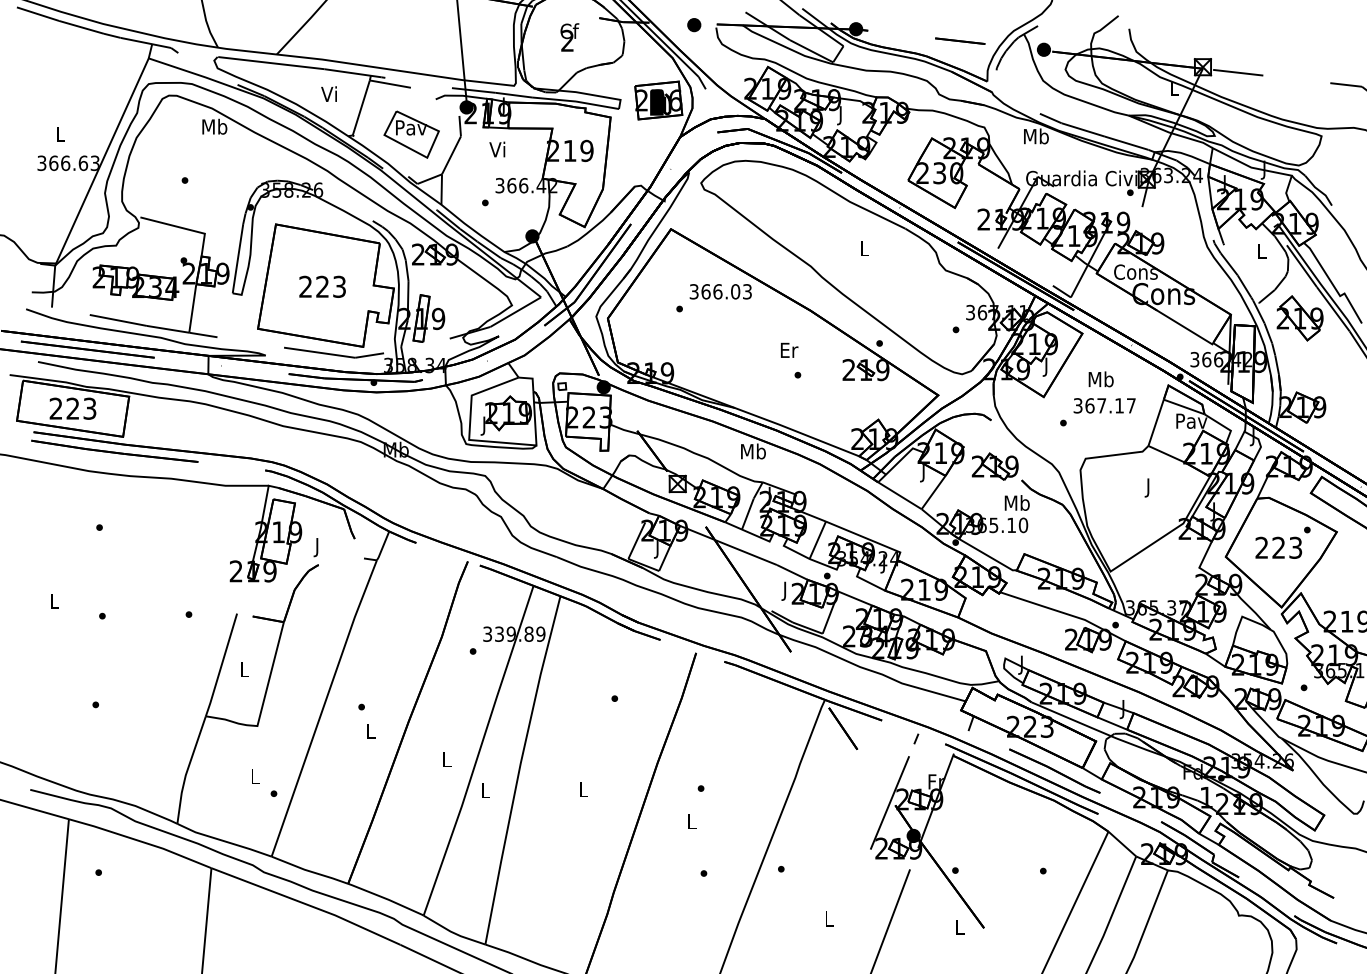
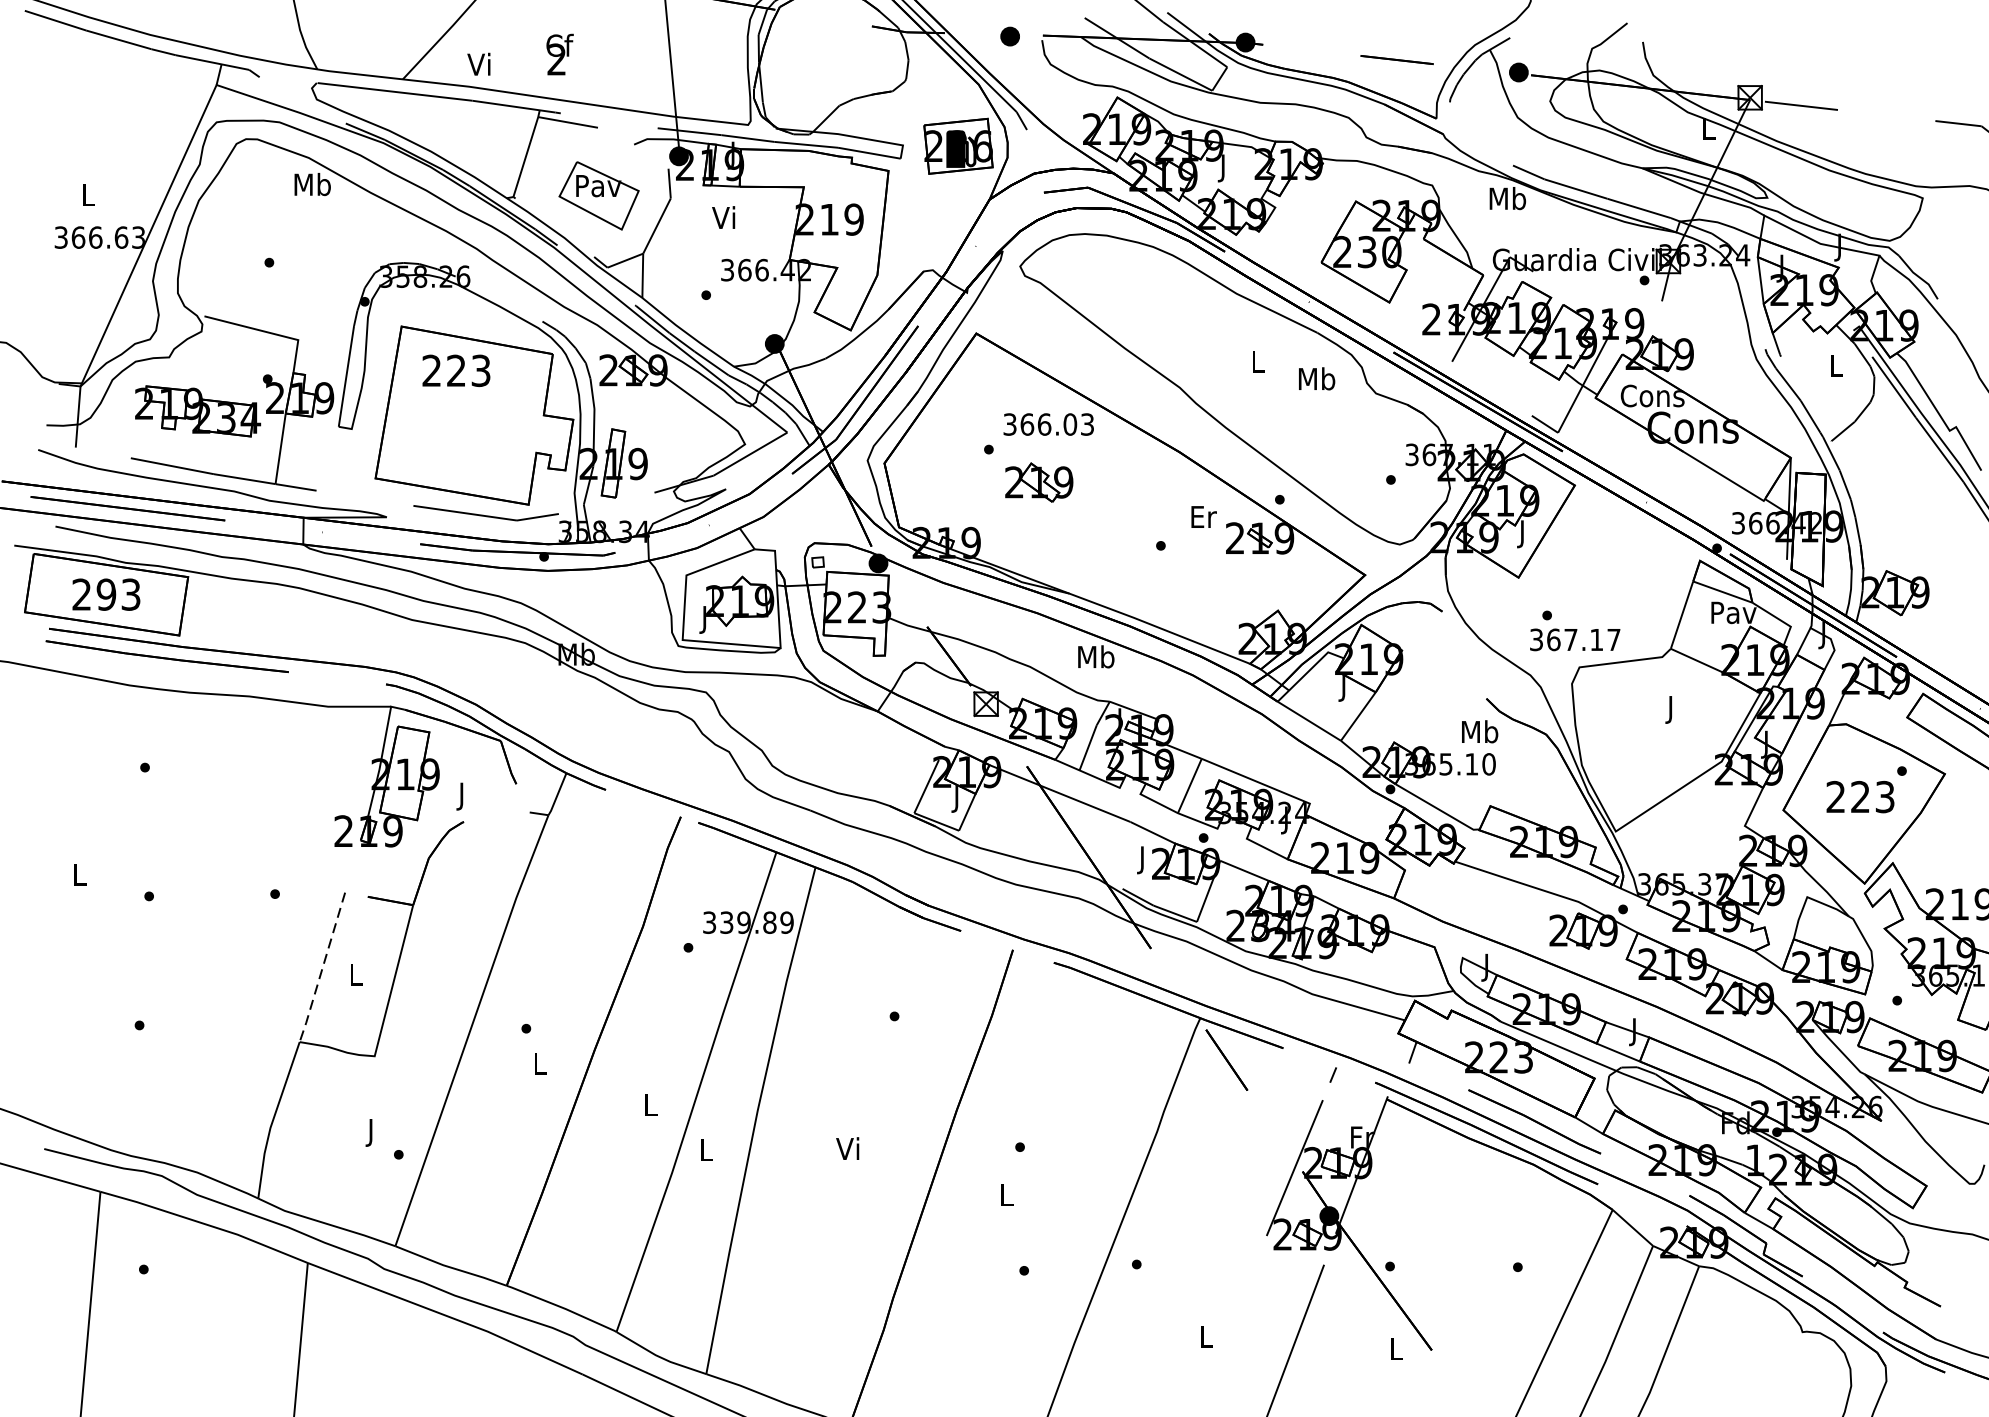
text: (569, 37) -> (559, 54), moved
text: (328, 93) -> (478, 63), moved
text: (322, 286) -> (456, 370), moved
part: (1299, 318) -> (1890, 463), removed
text: (789, 349) -> (1203, 515), moved
text: (1100, 379) -> (1315, 379), moved
text: (1104, 405) -> (1574, 639), moved
text: (72, 408) -> (105, 594), 223 -> 293
part: (994, 466) -> (1038, 482), moved
line: (221, 666) -> (322, 969), solid -> dashed
text: (255, 778) -> (371, 1132), L -> J
text: (582, 789) -> (847, 1148), L -> Vi

